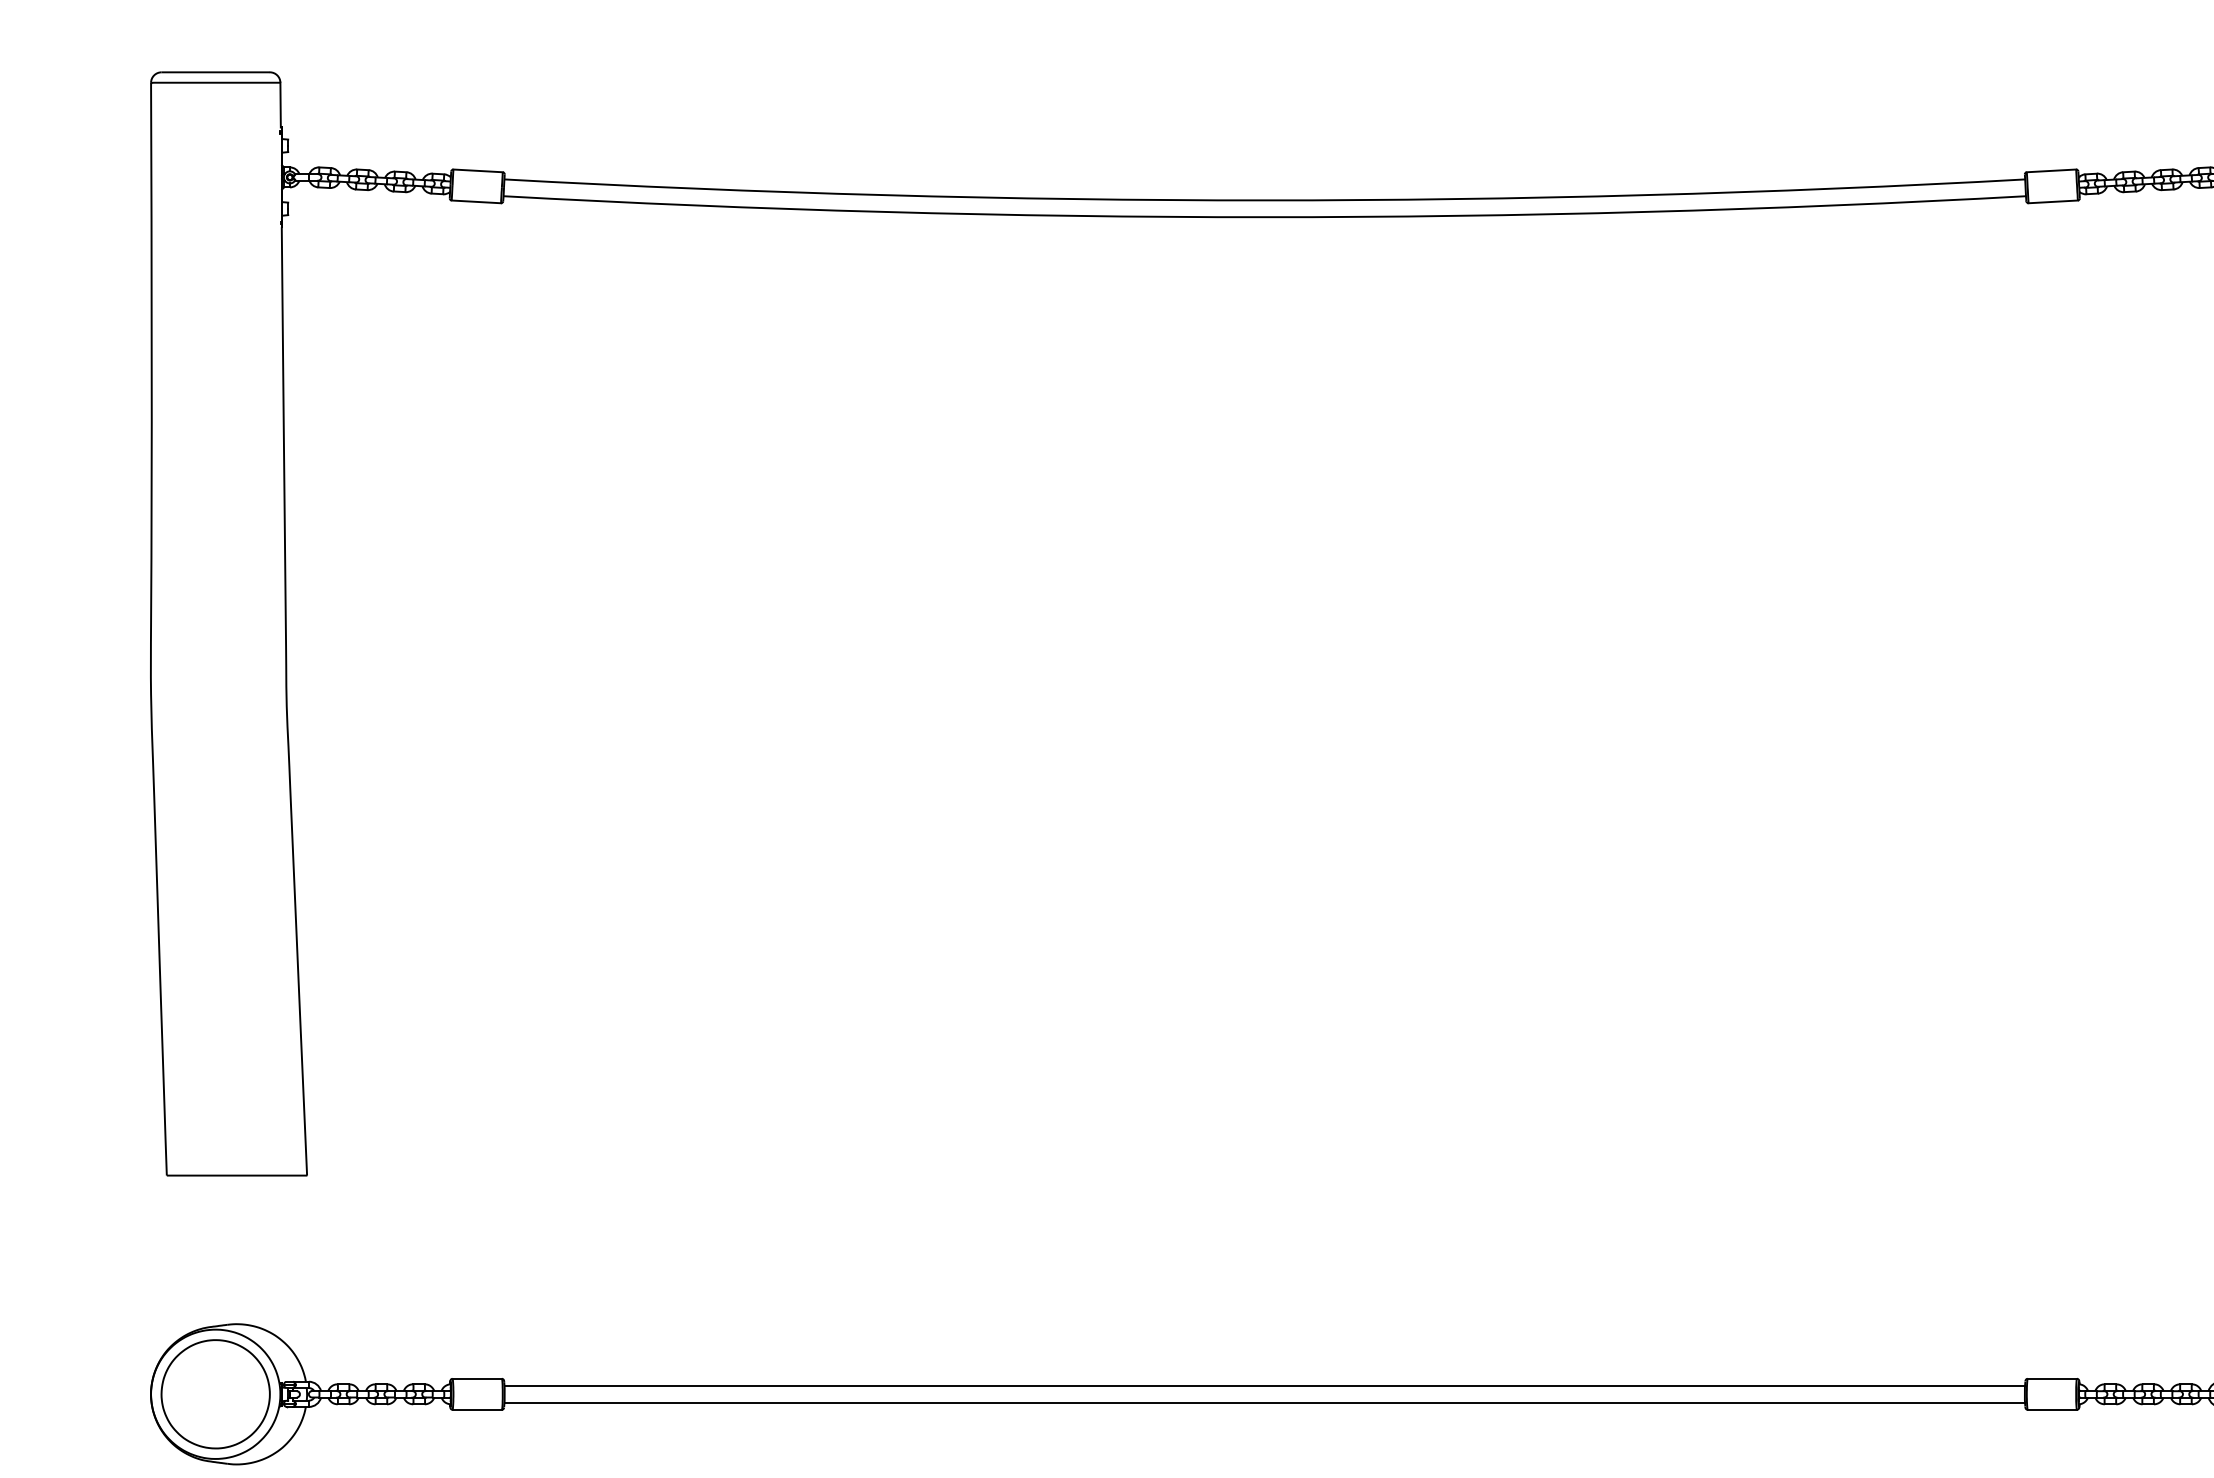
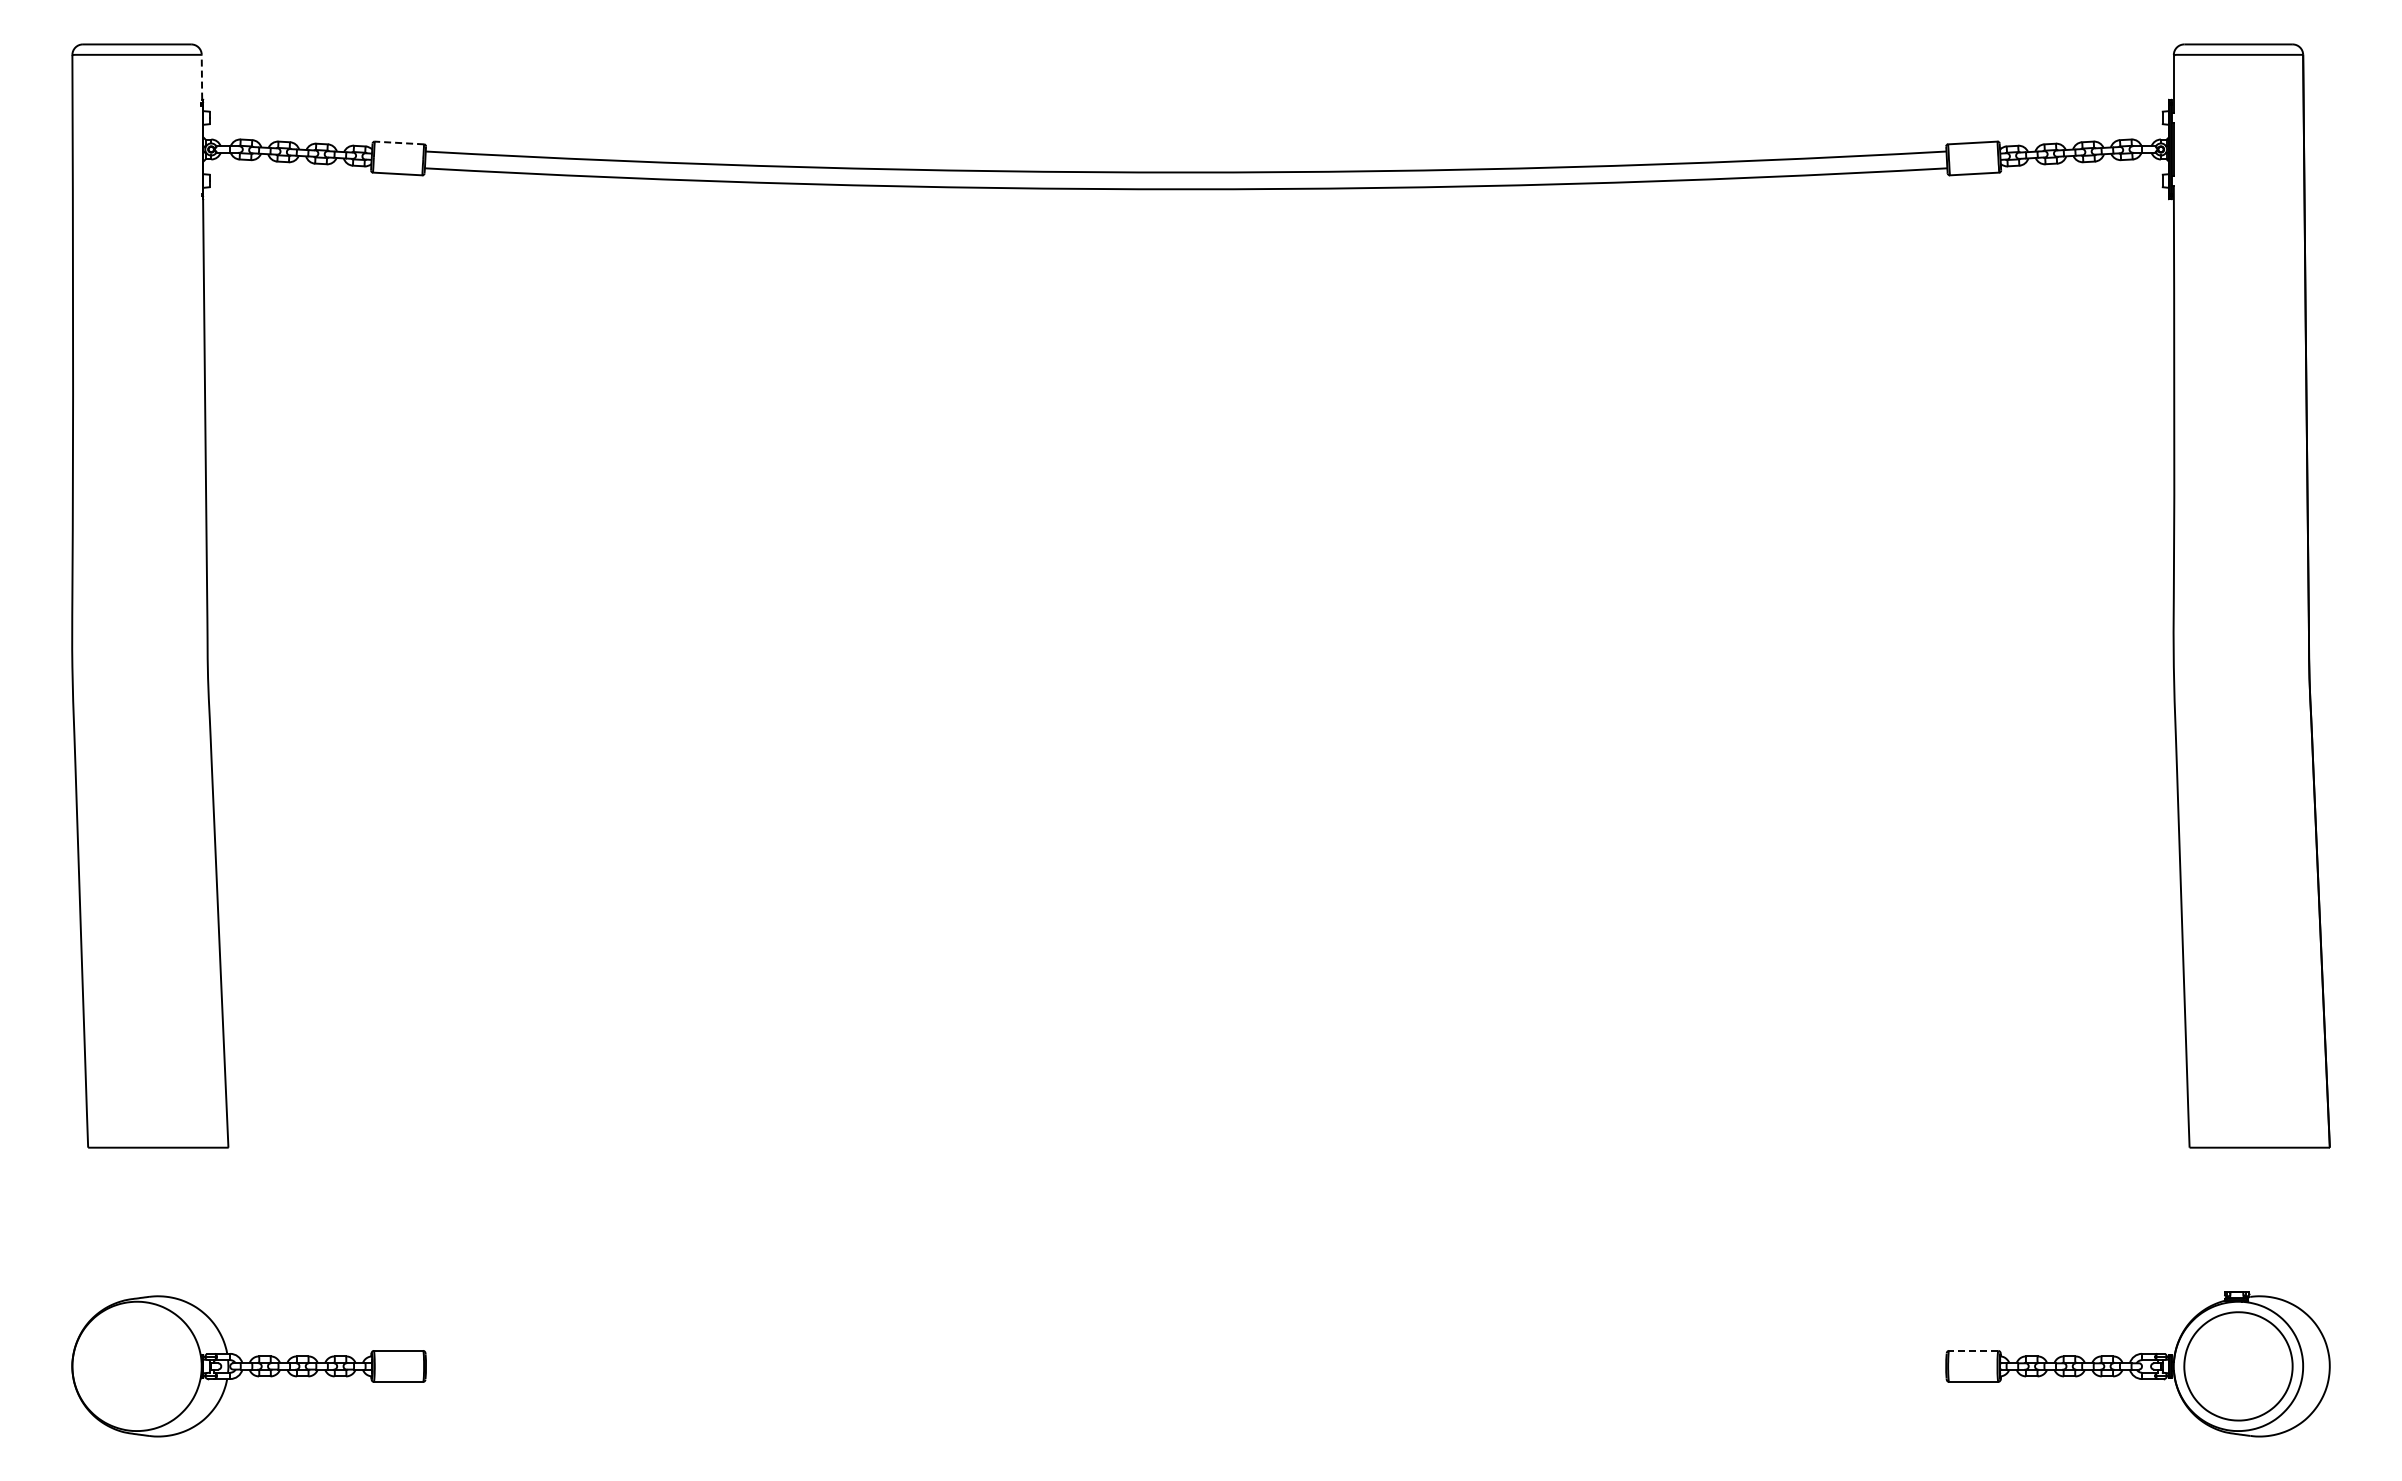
line: (280, 104) -> (201, 76), solid -> dashed
line: (478, 171) -> (399, 143), solid -> dashed
line: (2052, 1378) -> (1973, 1350), solid -> dashed
line: (1264, 1386) -> (1185, 1358), removed
part: (216, 1394) -> (137, 1366), removed
line: (1264, 1402) -> (1185, 1374), removed

